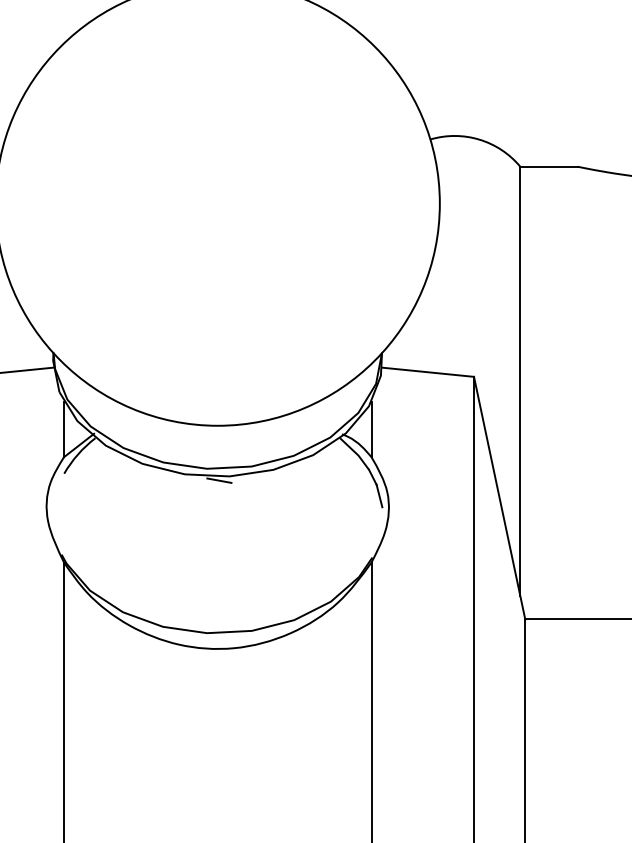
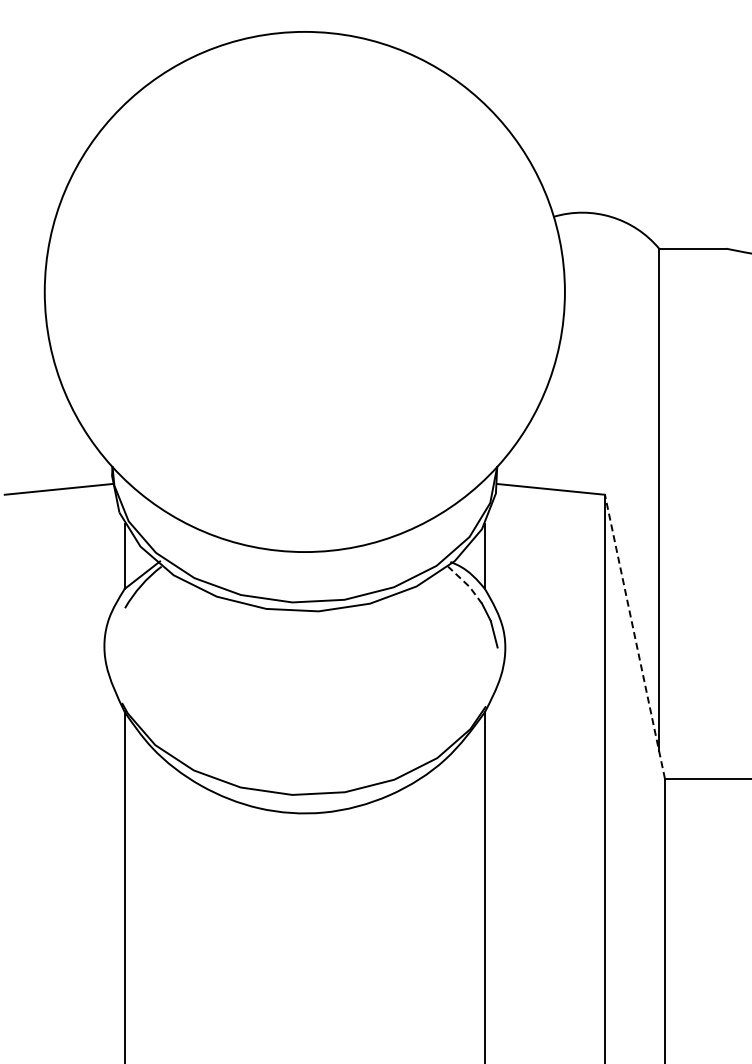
line: (355, 453) -> (466, 584), solid -> dashed
line: (219, 479) -> (306, 615), removed
line: (499, 497) -> (634, 636), solid -> dashed

